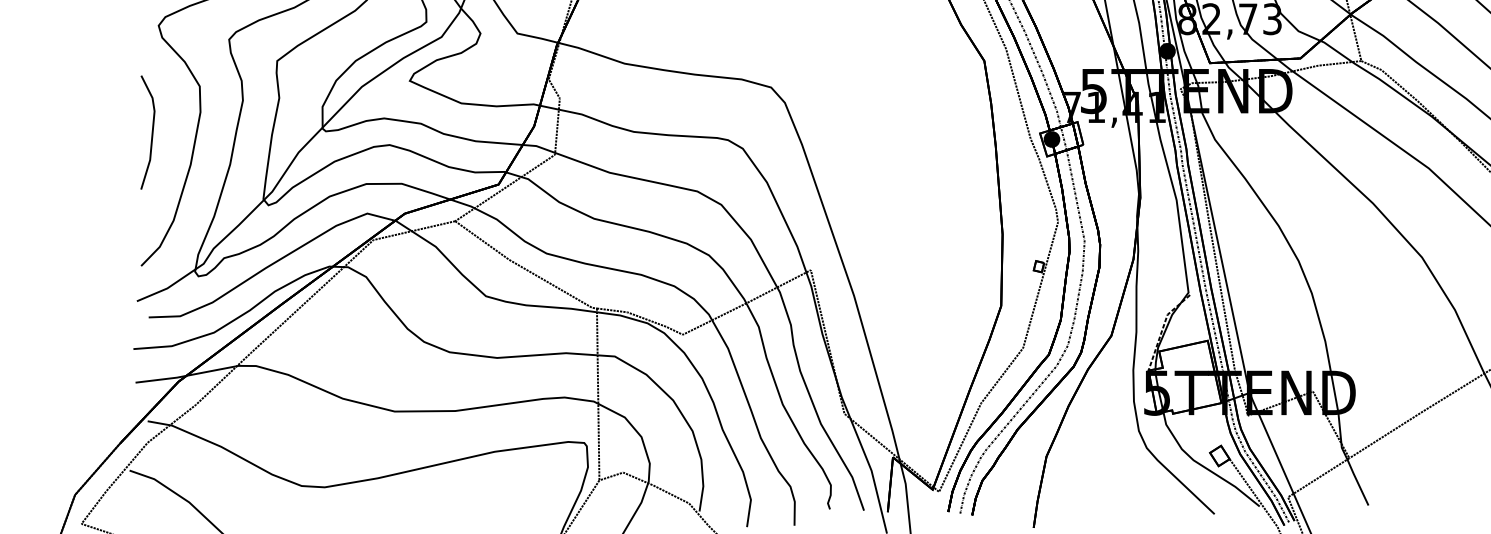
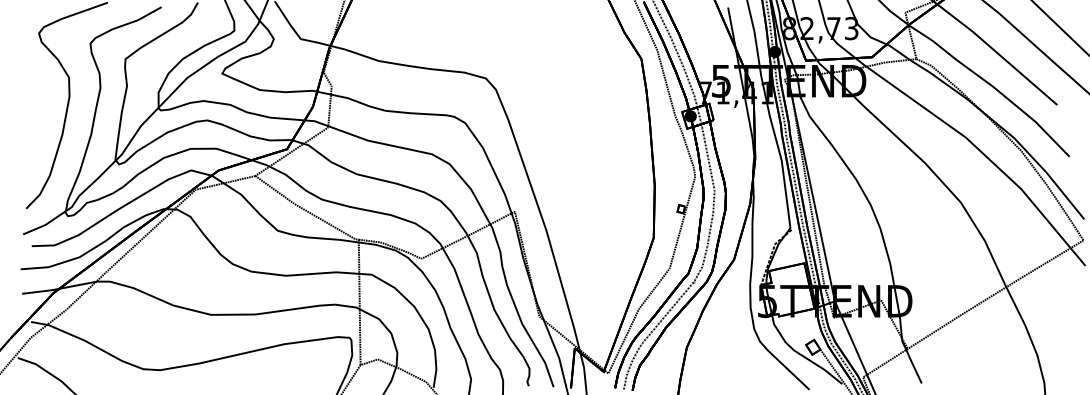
line: (151, 131) -> (33, 110), removed

